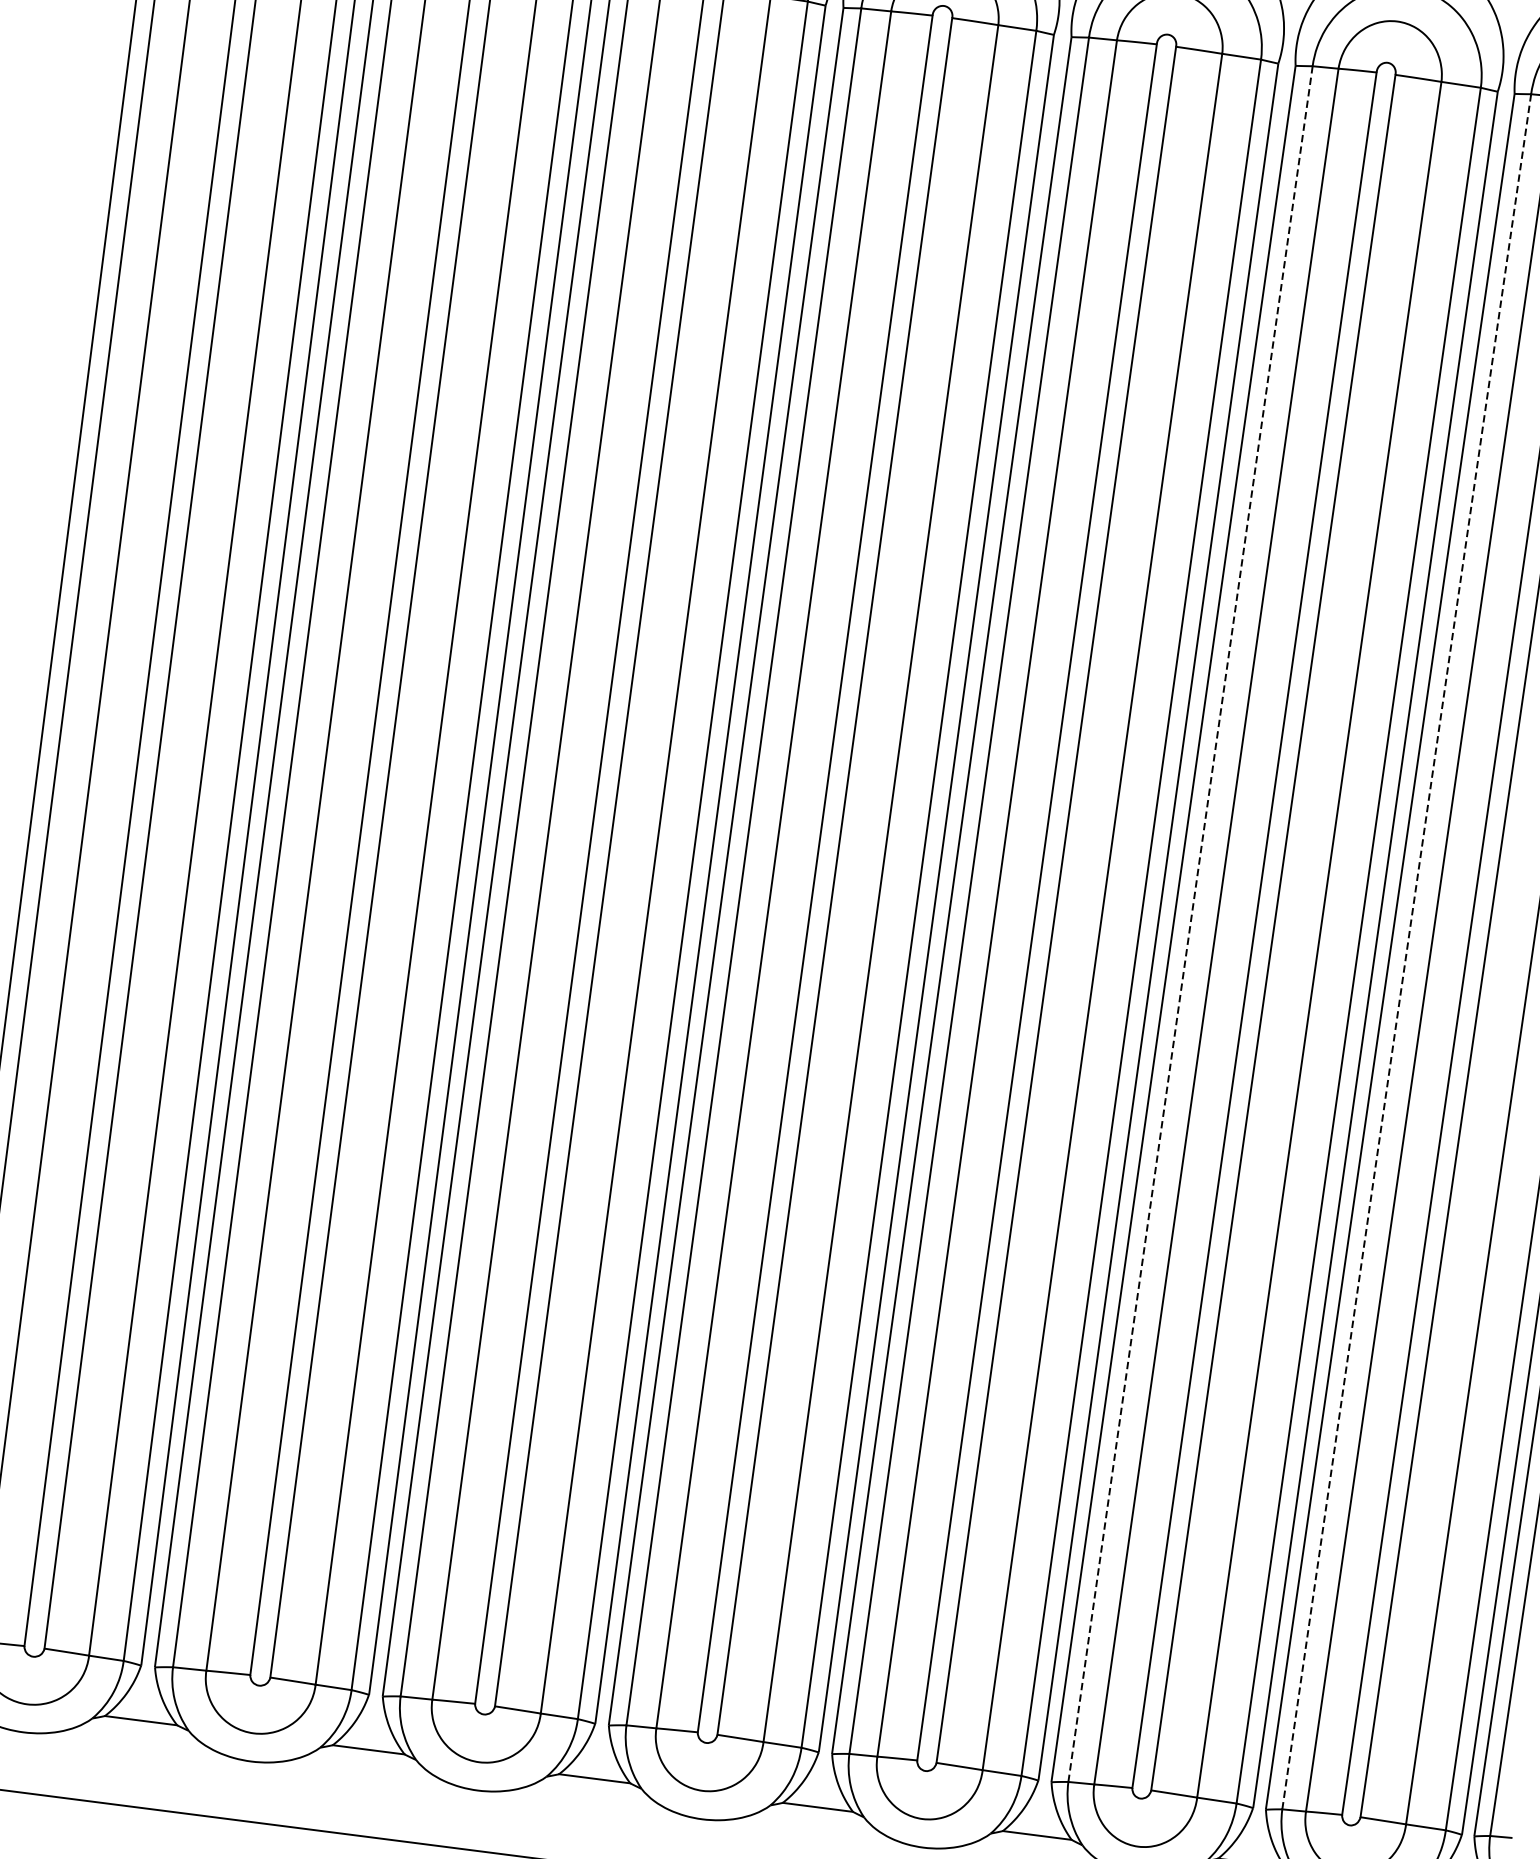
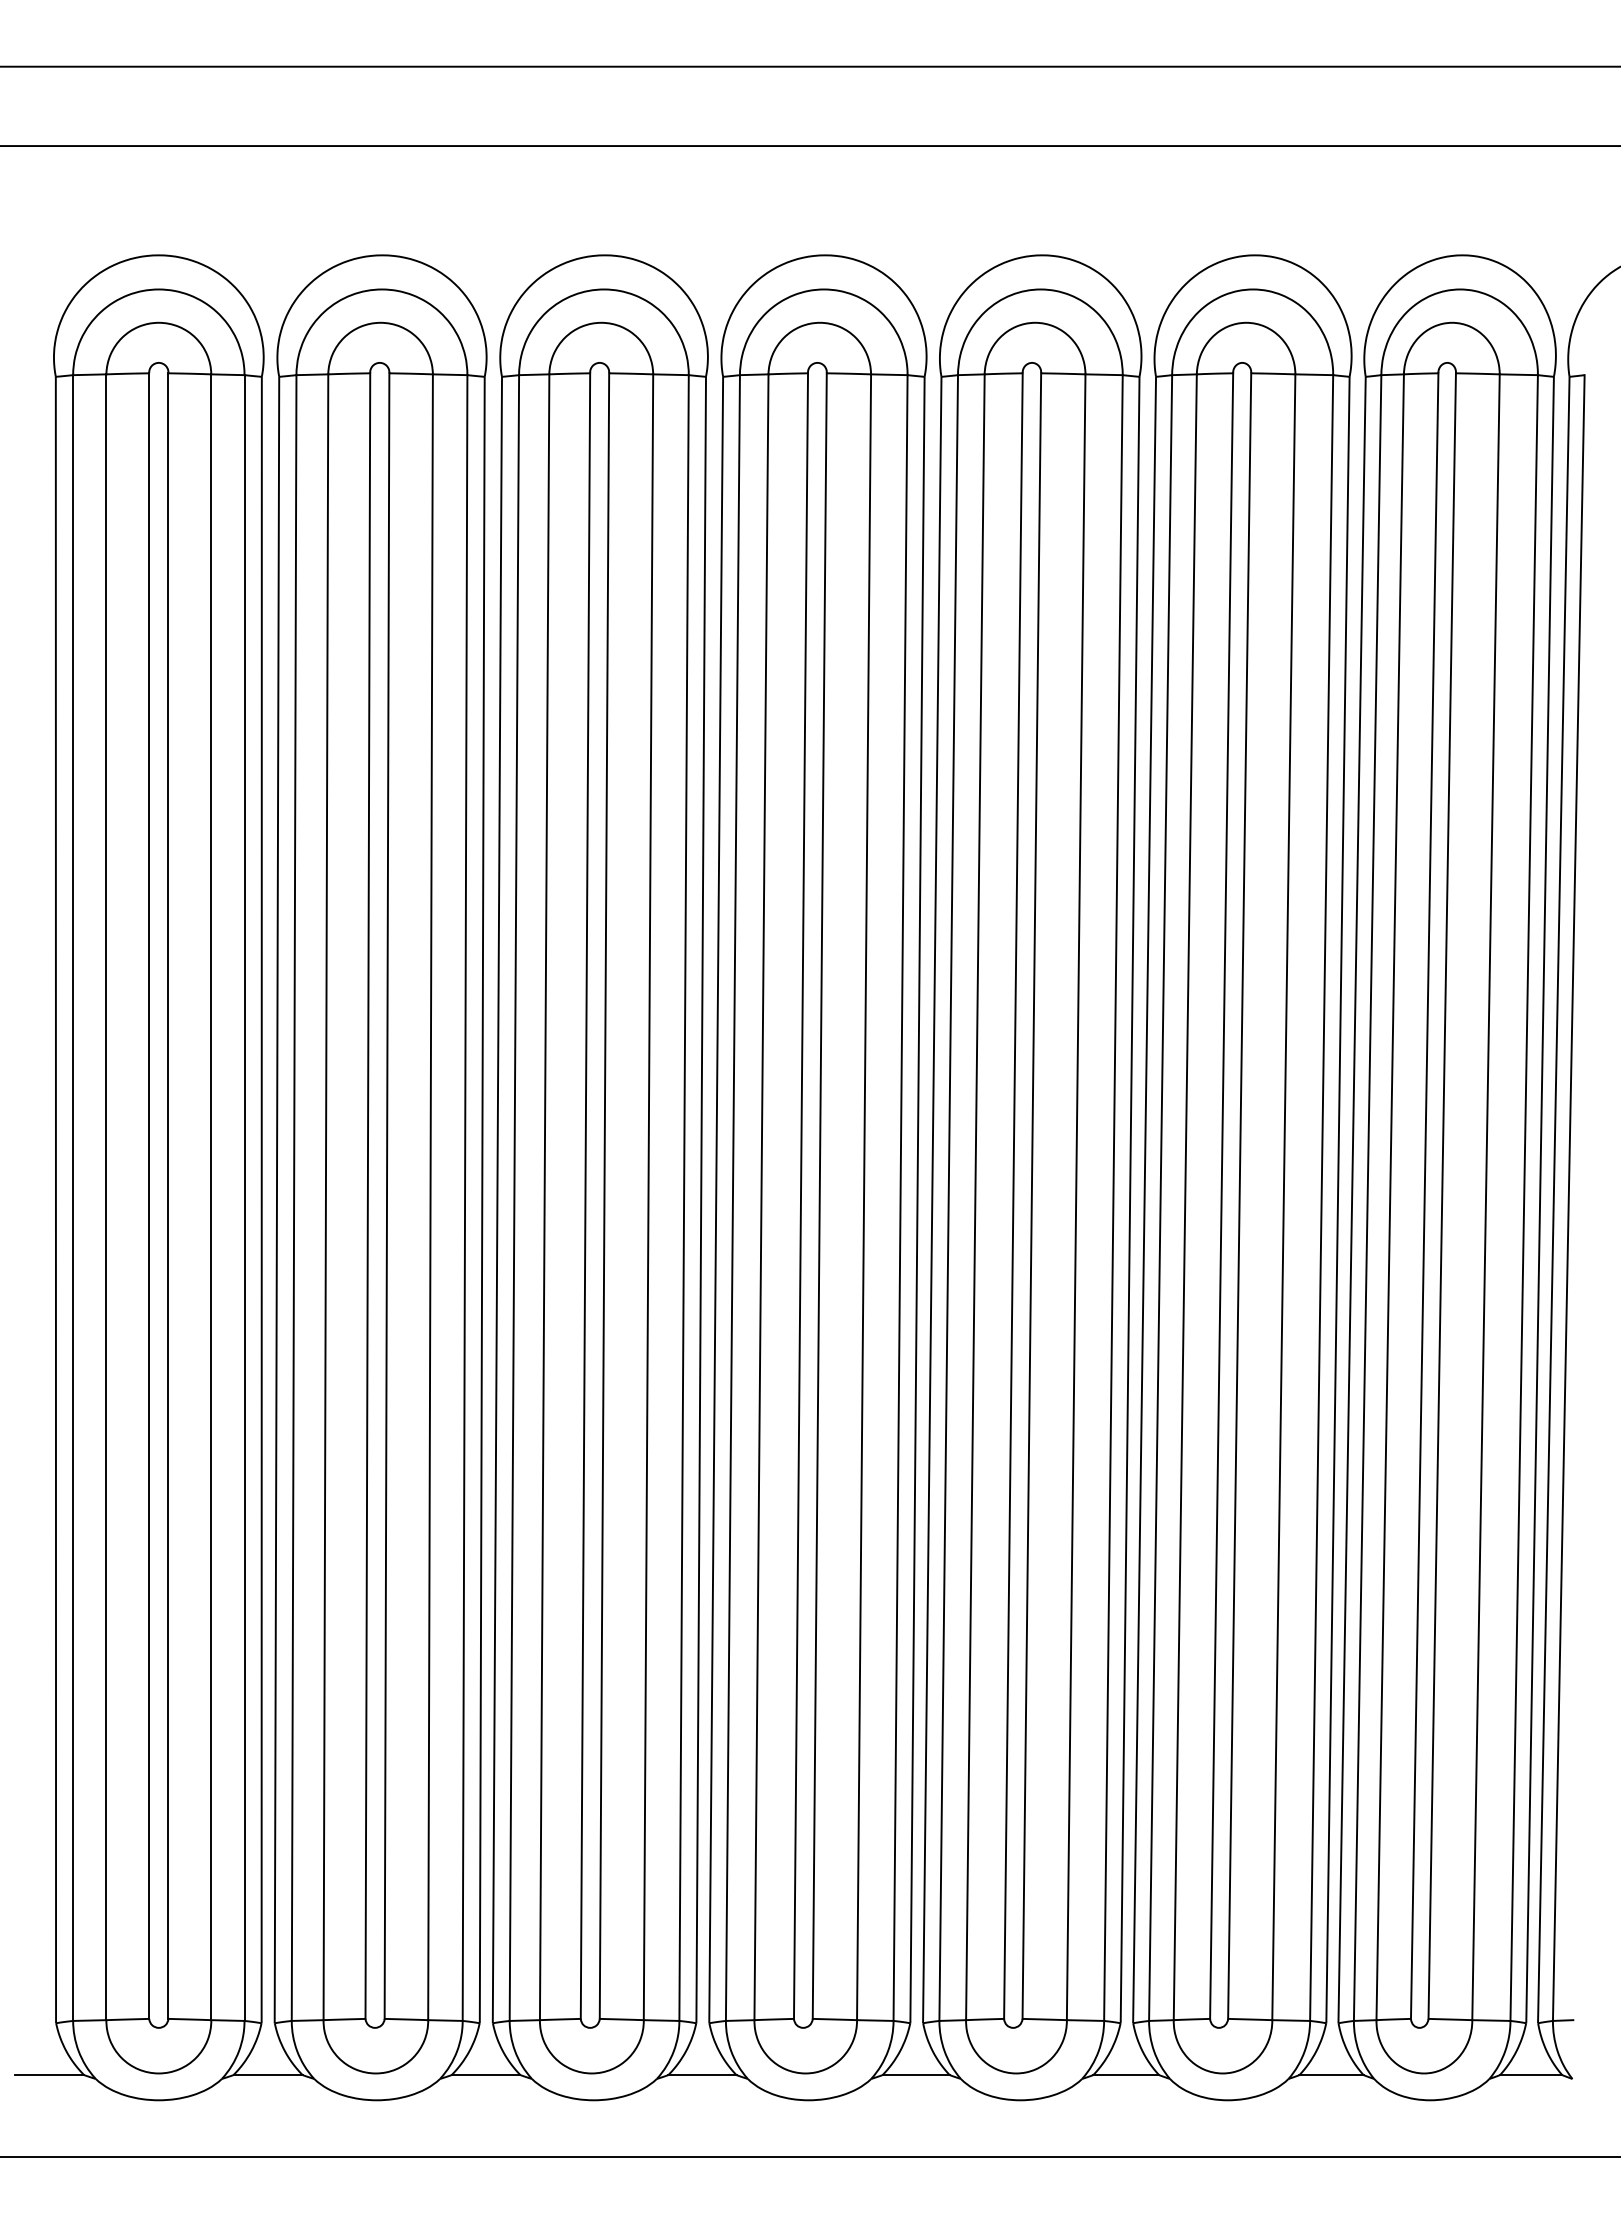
line: (1190, 924) -> (1160, 1198), dashed -> solid
line: (1406, 951) -> (1367, 1197), dashed -> solid

